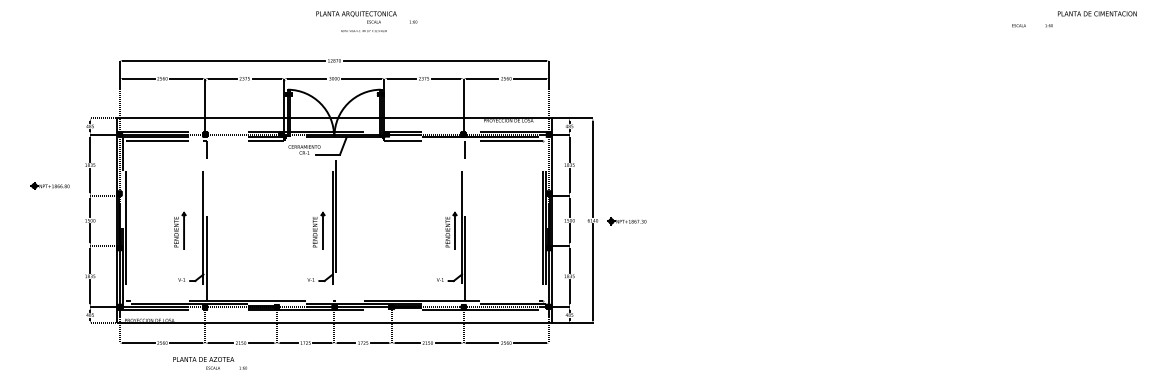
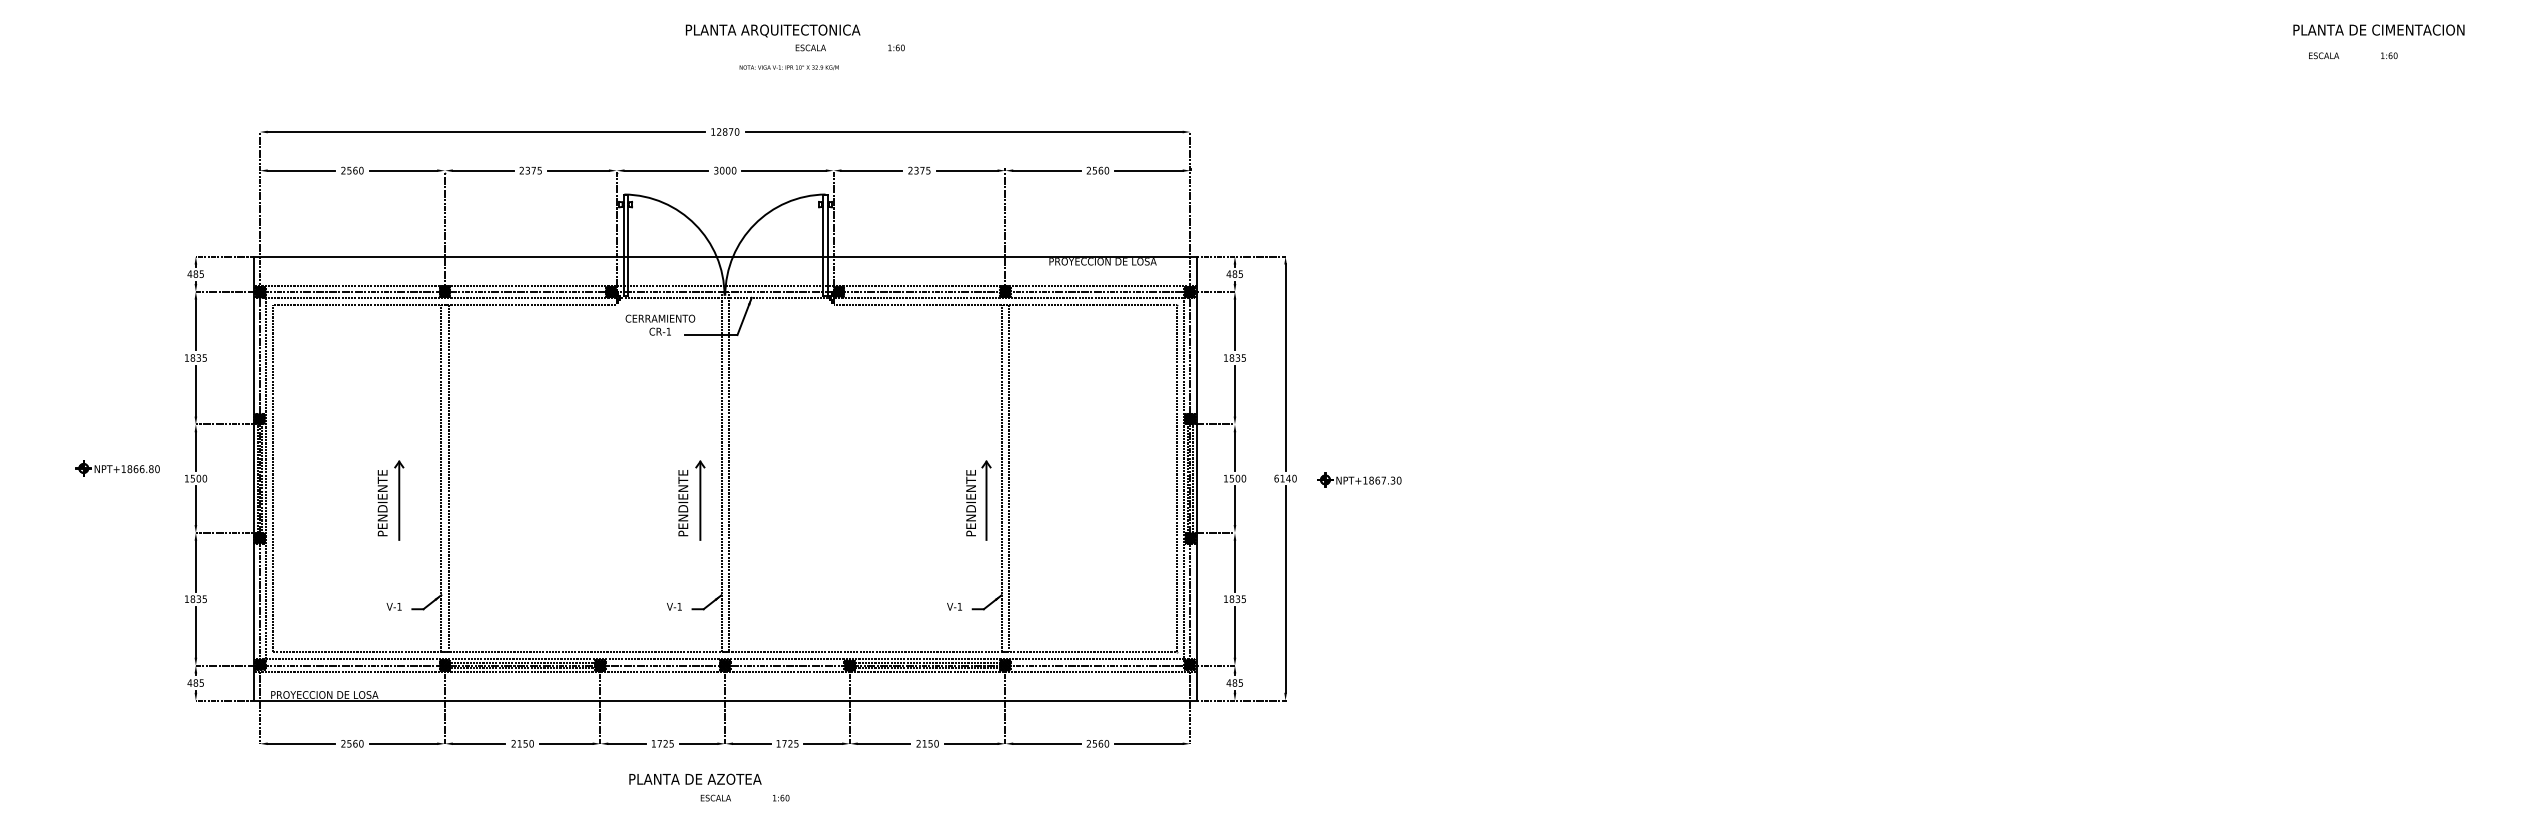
text: (1032, 25) -> (2353, 55), moved
part: (49, 185) -> (116, 467), moved
text: (209, 363) -> (707, 788), moved

